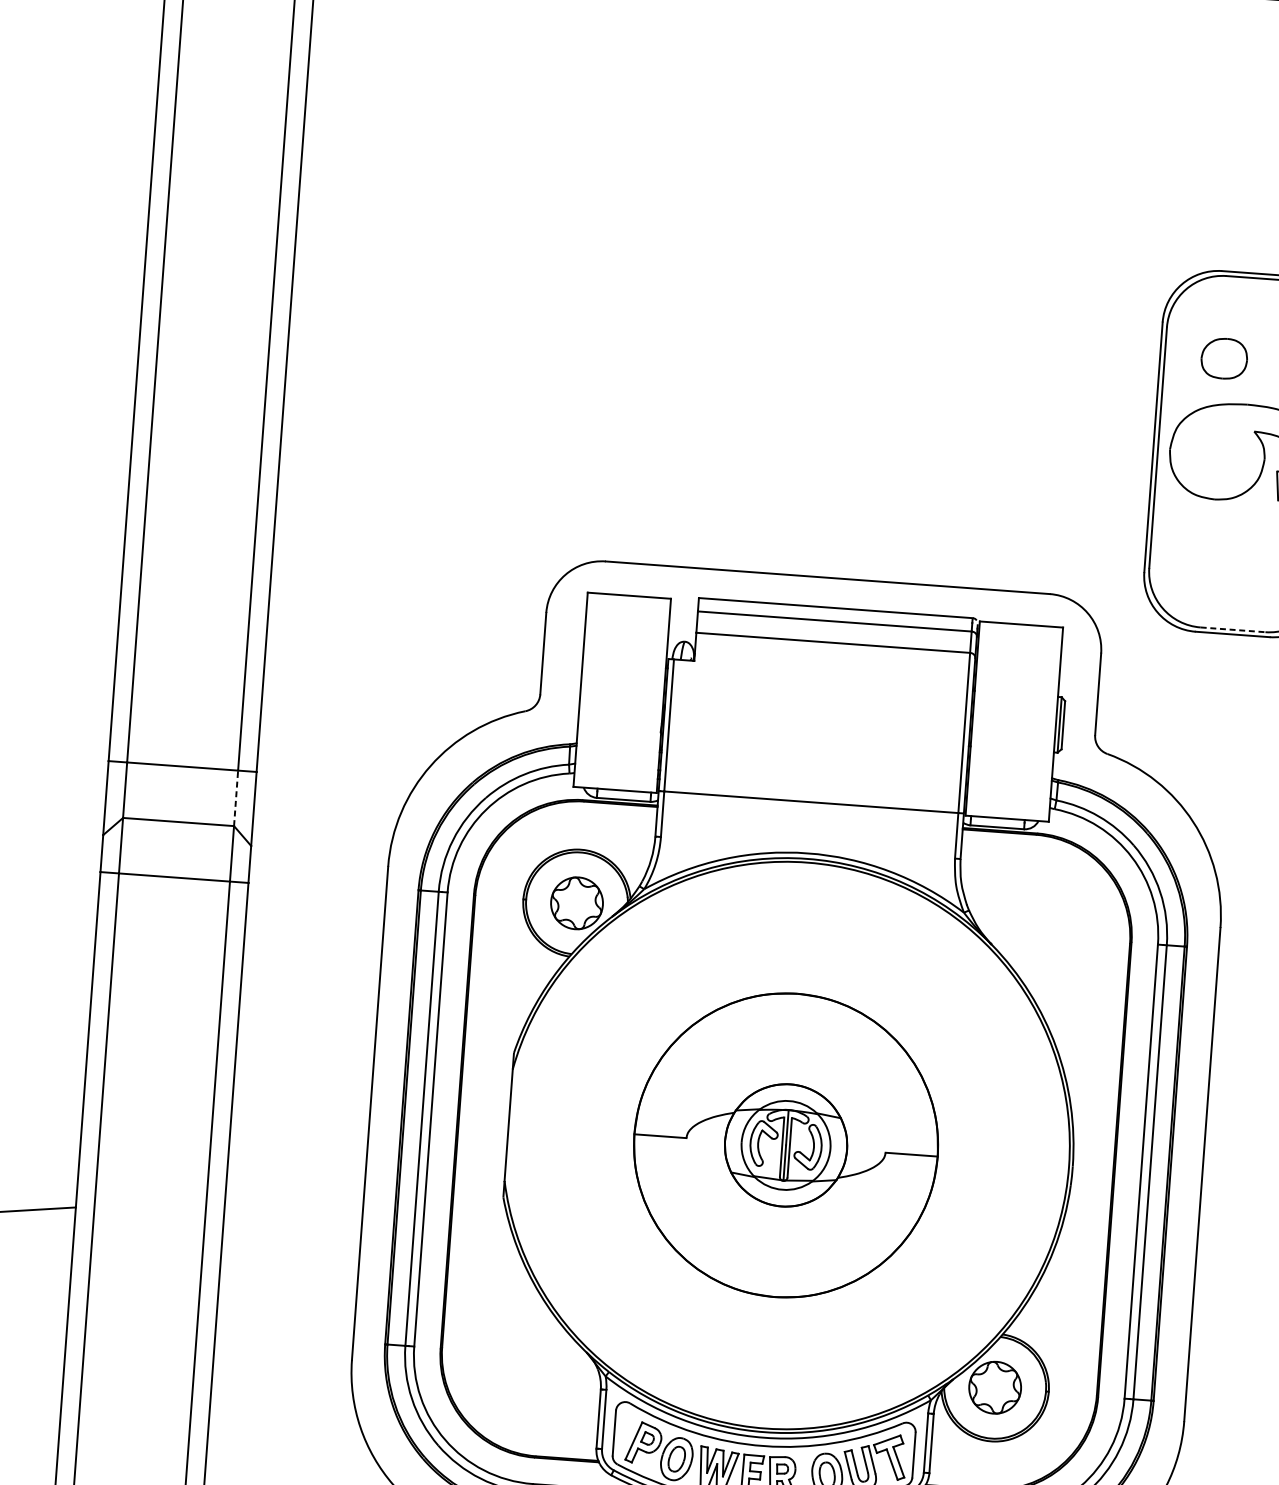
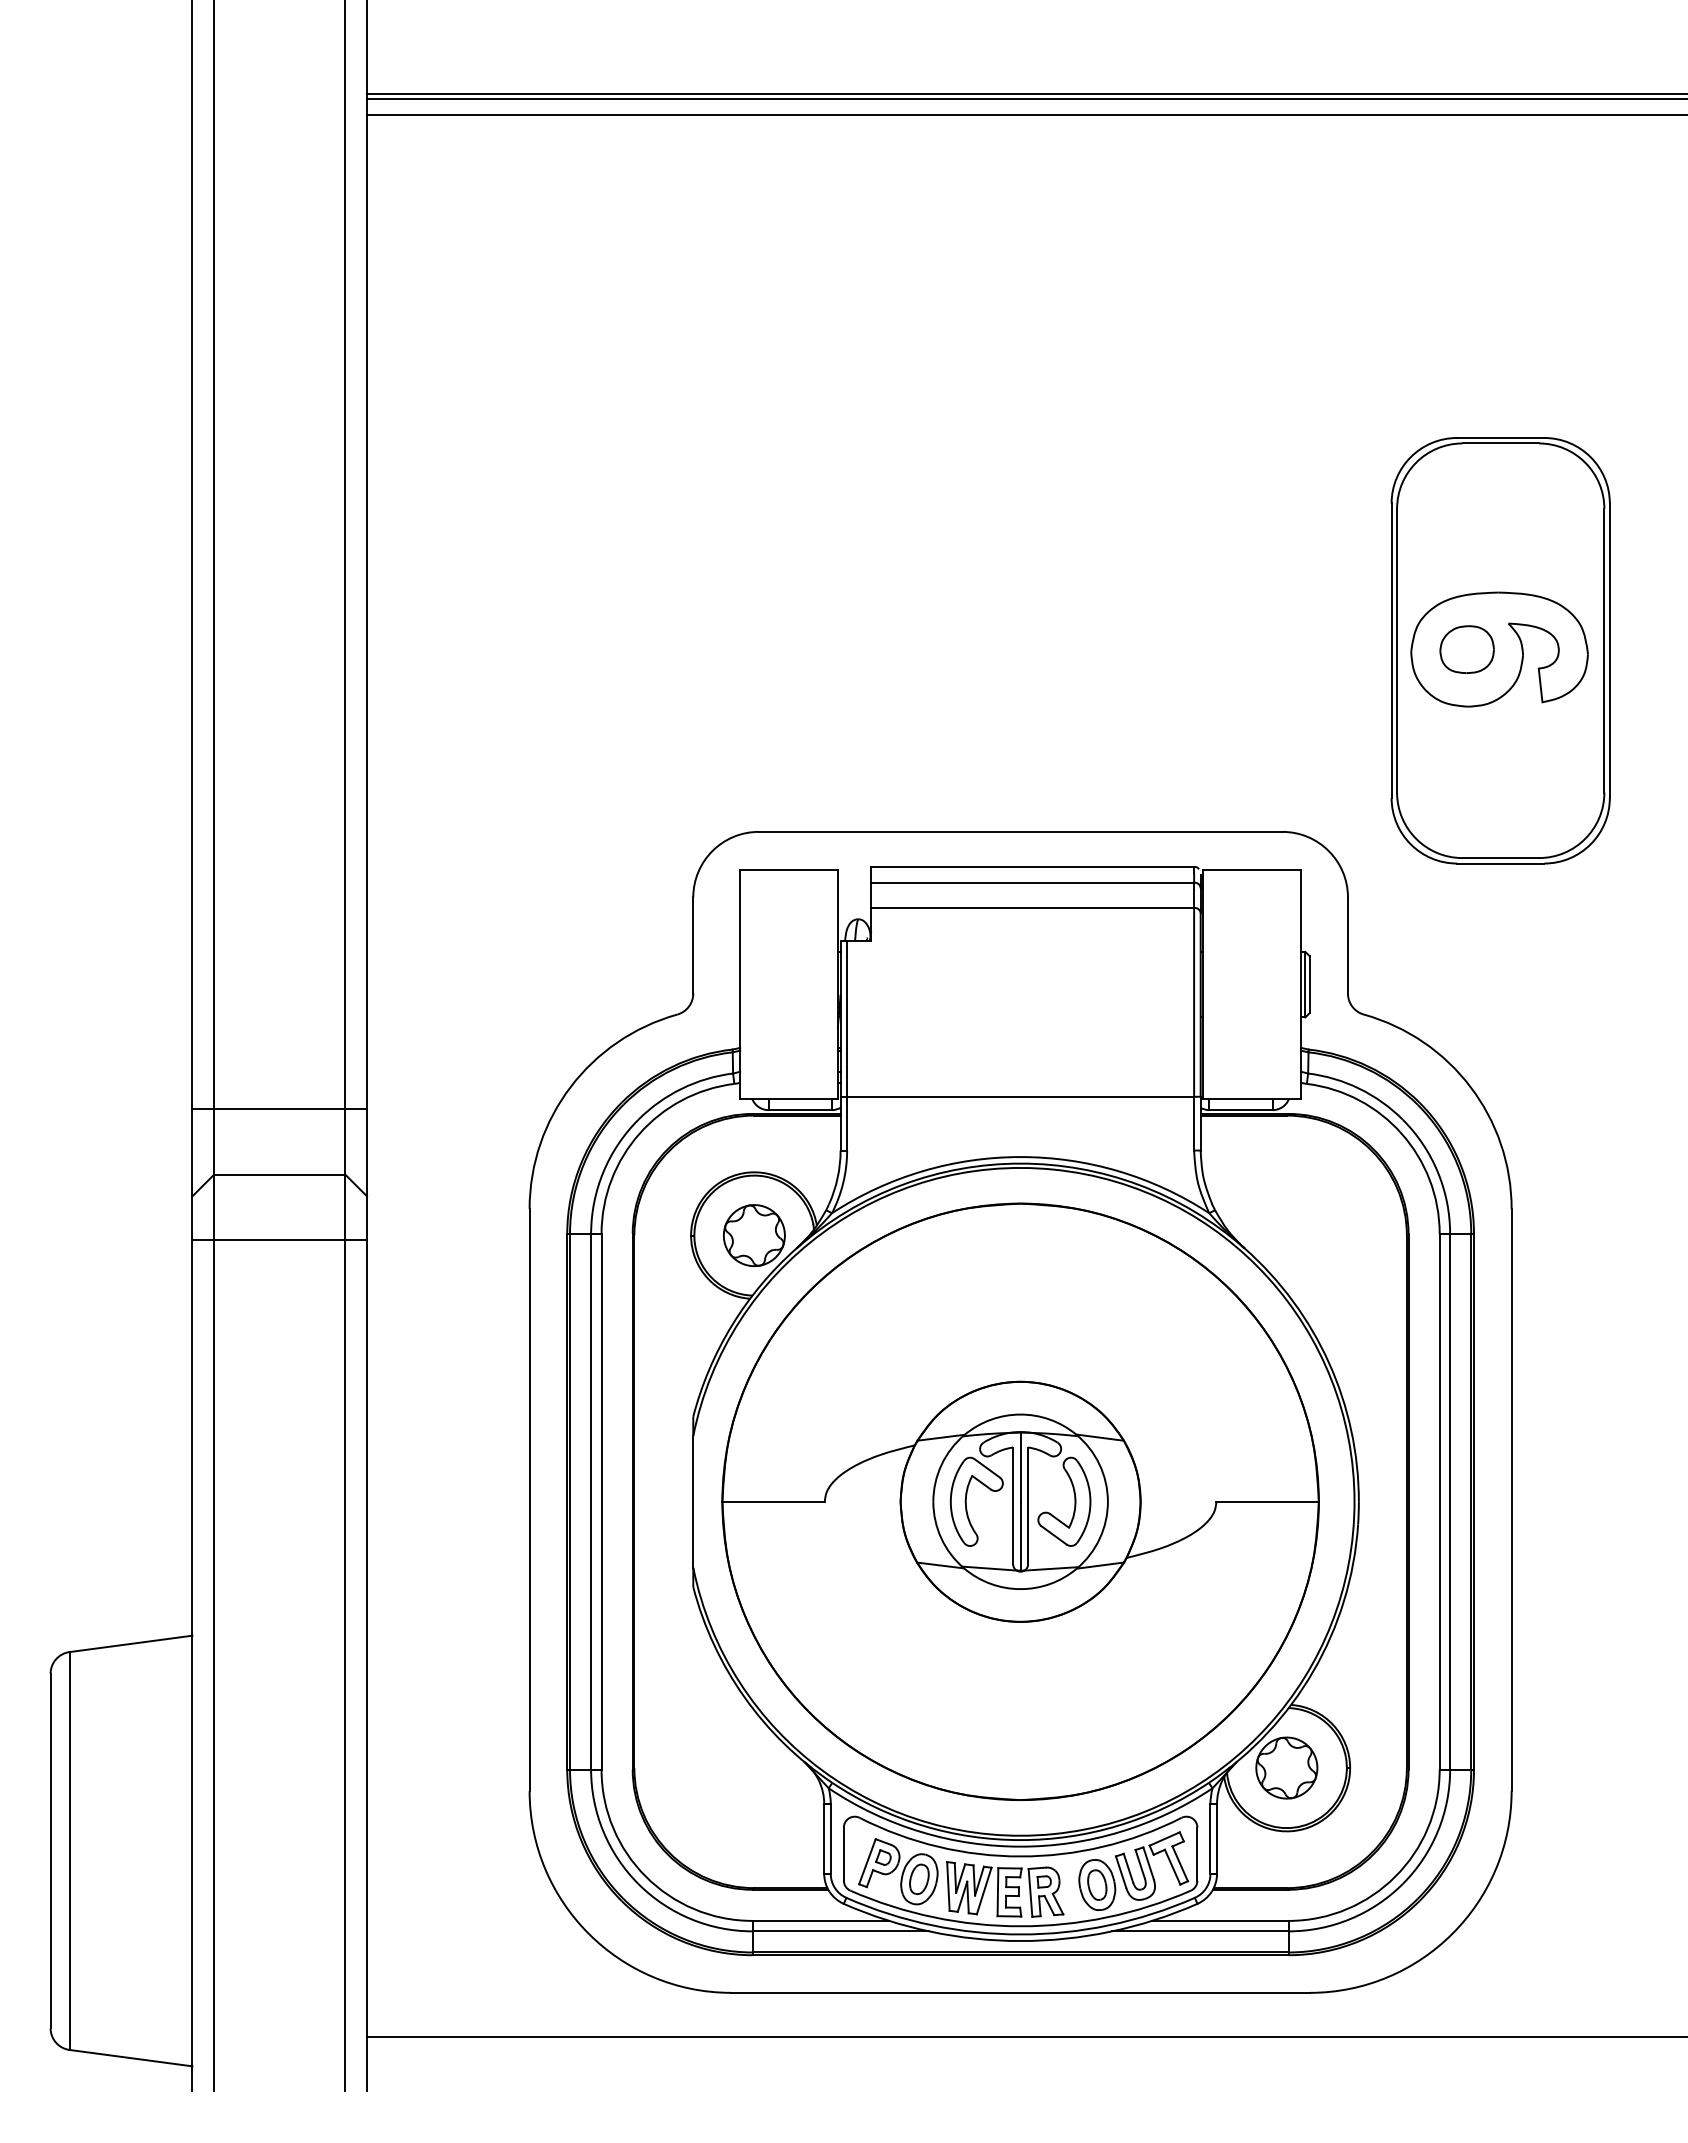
part: (1223, 358) -> (1466, 649), moved
line: (1233, 630) -> (1501, 858), dashed -> solid
line: (236, 798) -> (345, 1141), dashed -> solid
part: (786, 1145) -> (1020, 1501), size x1.67

